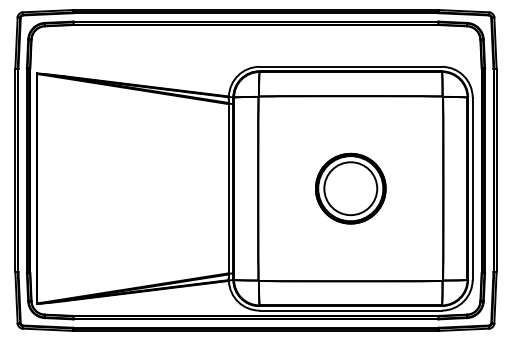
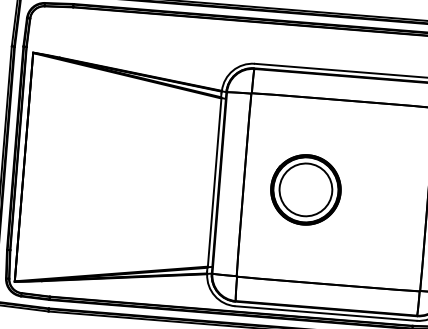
part: (350, 188) -> (305, 189), moved

